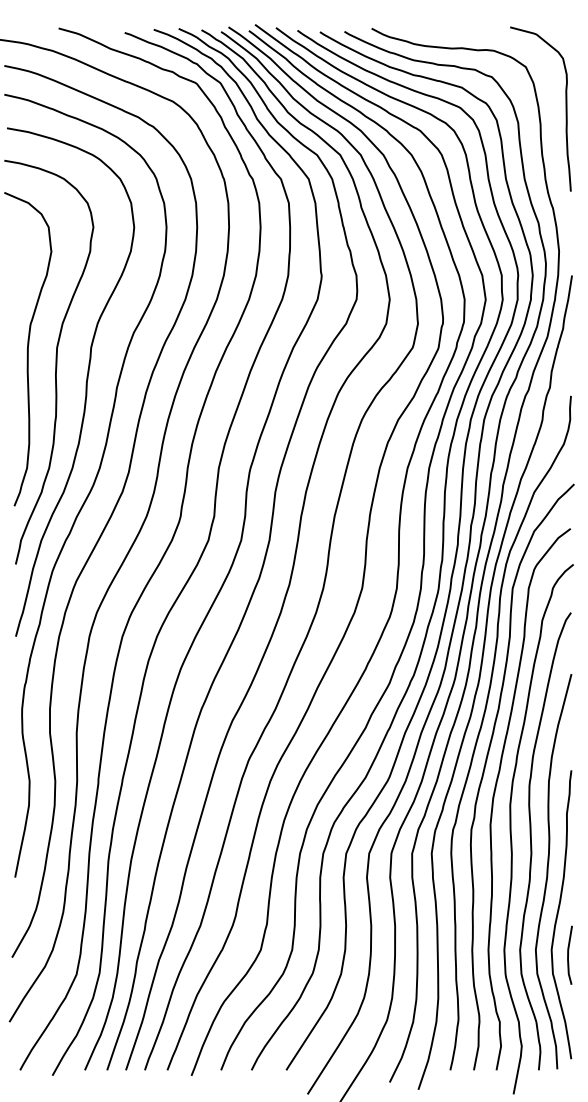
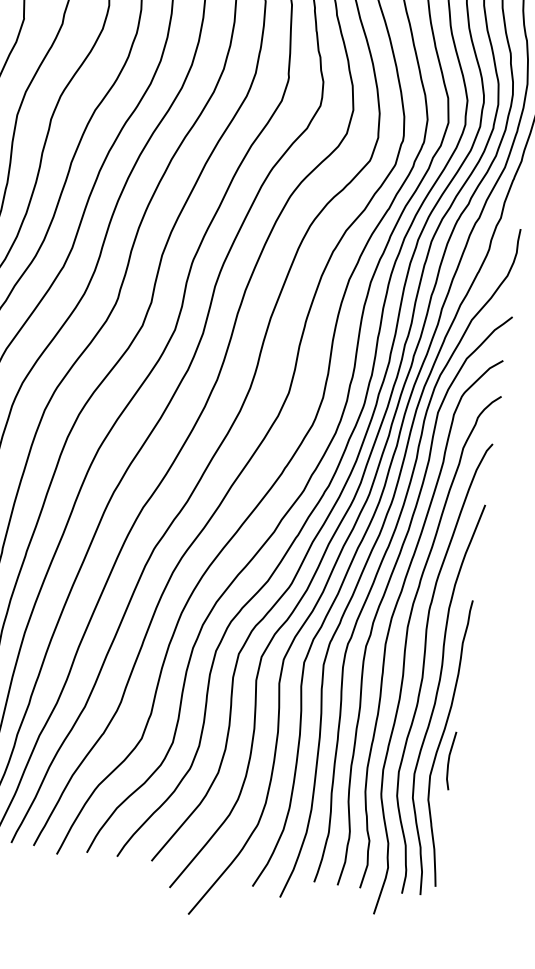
line: (568, 954) -> (449, 759), moved

